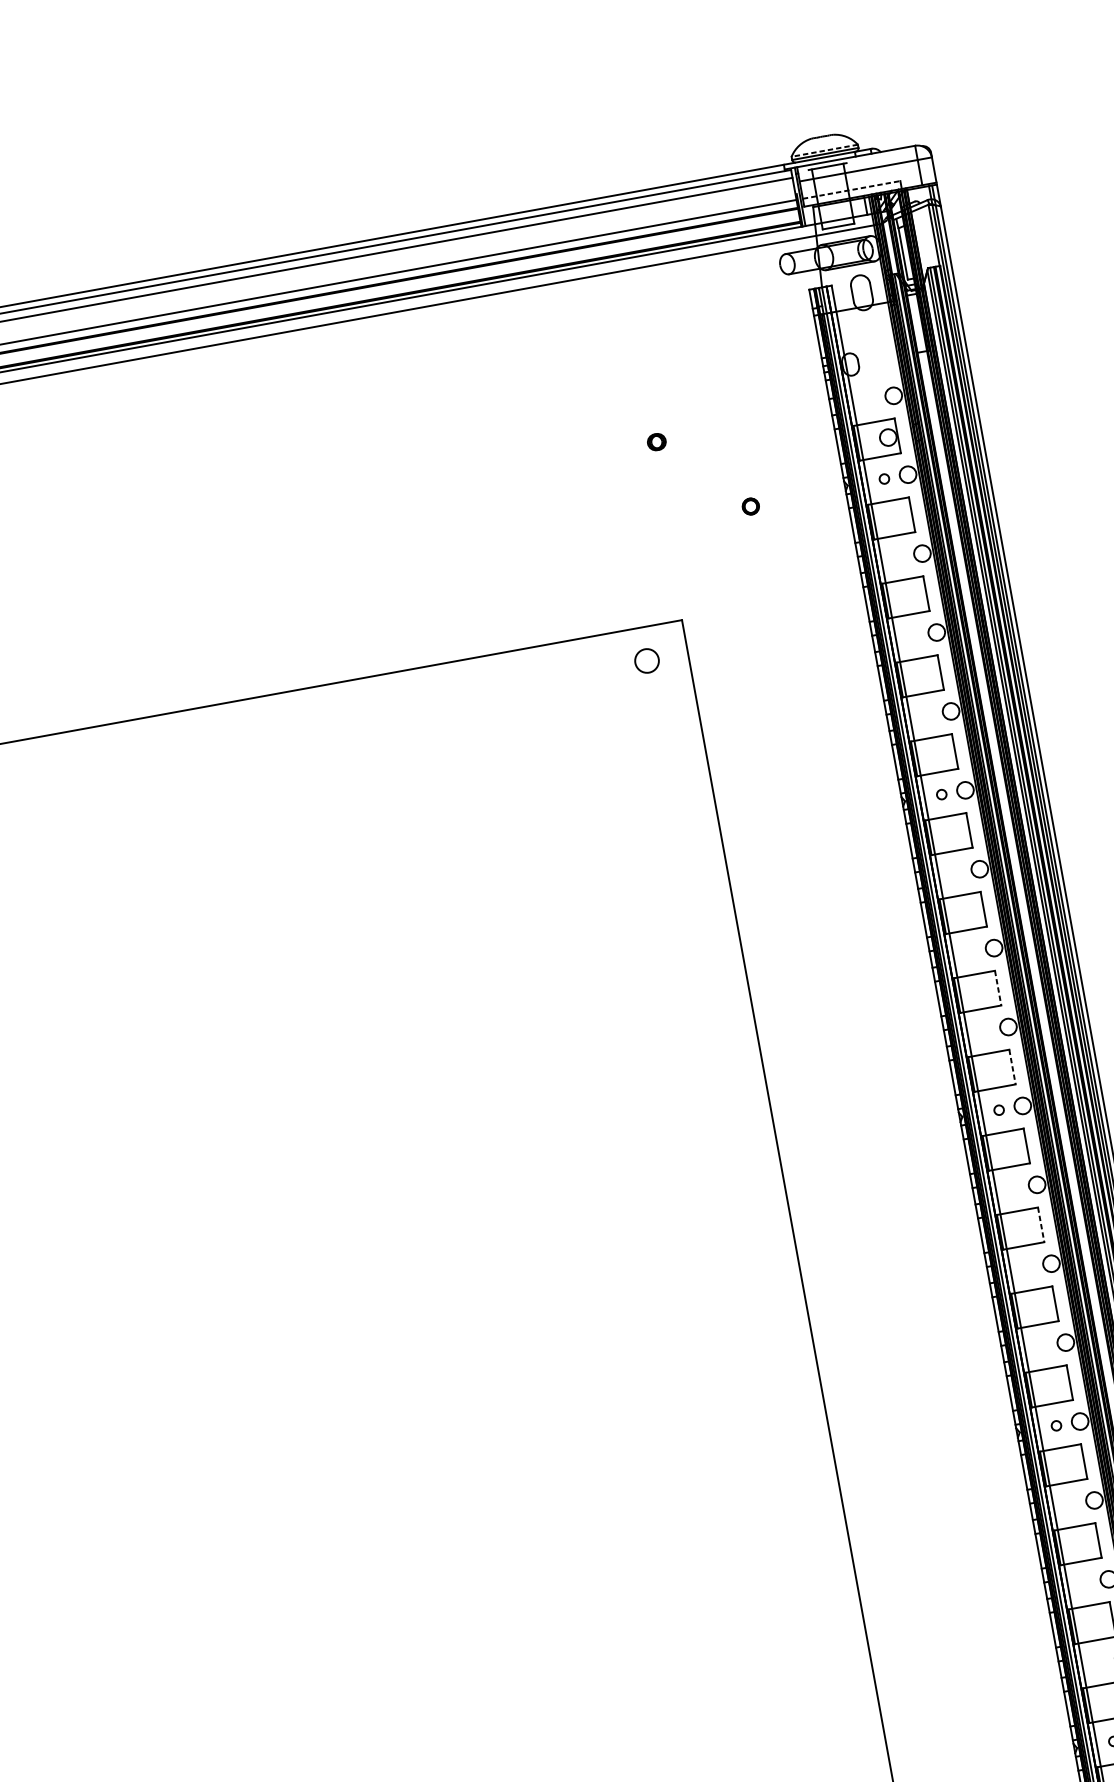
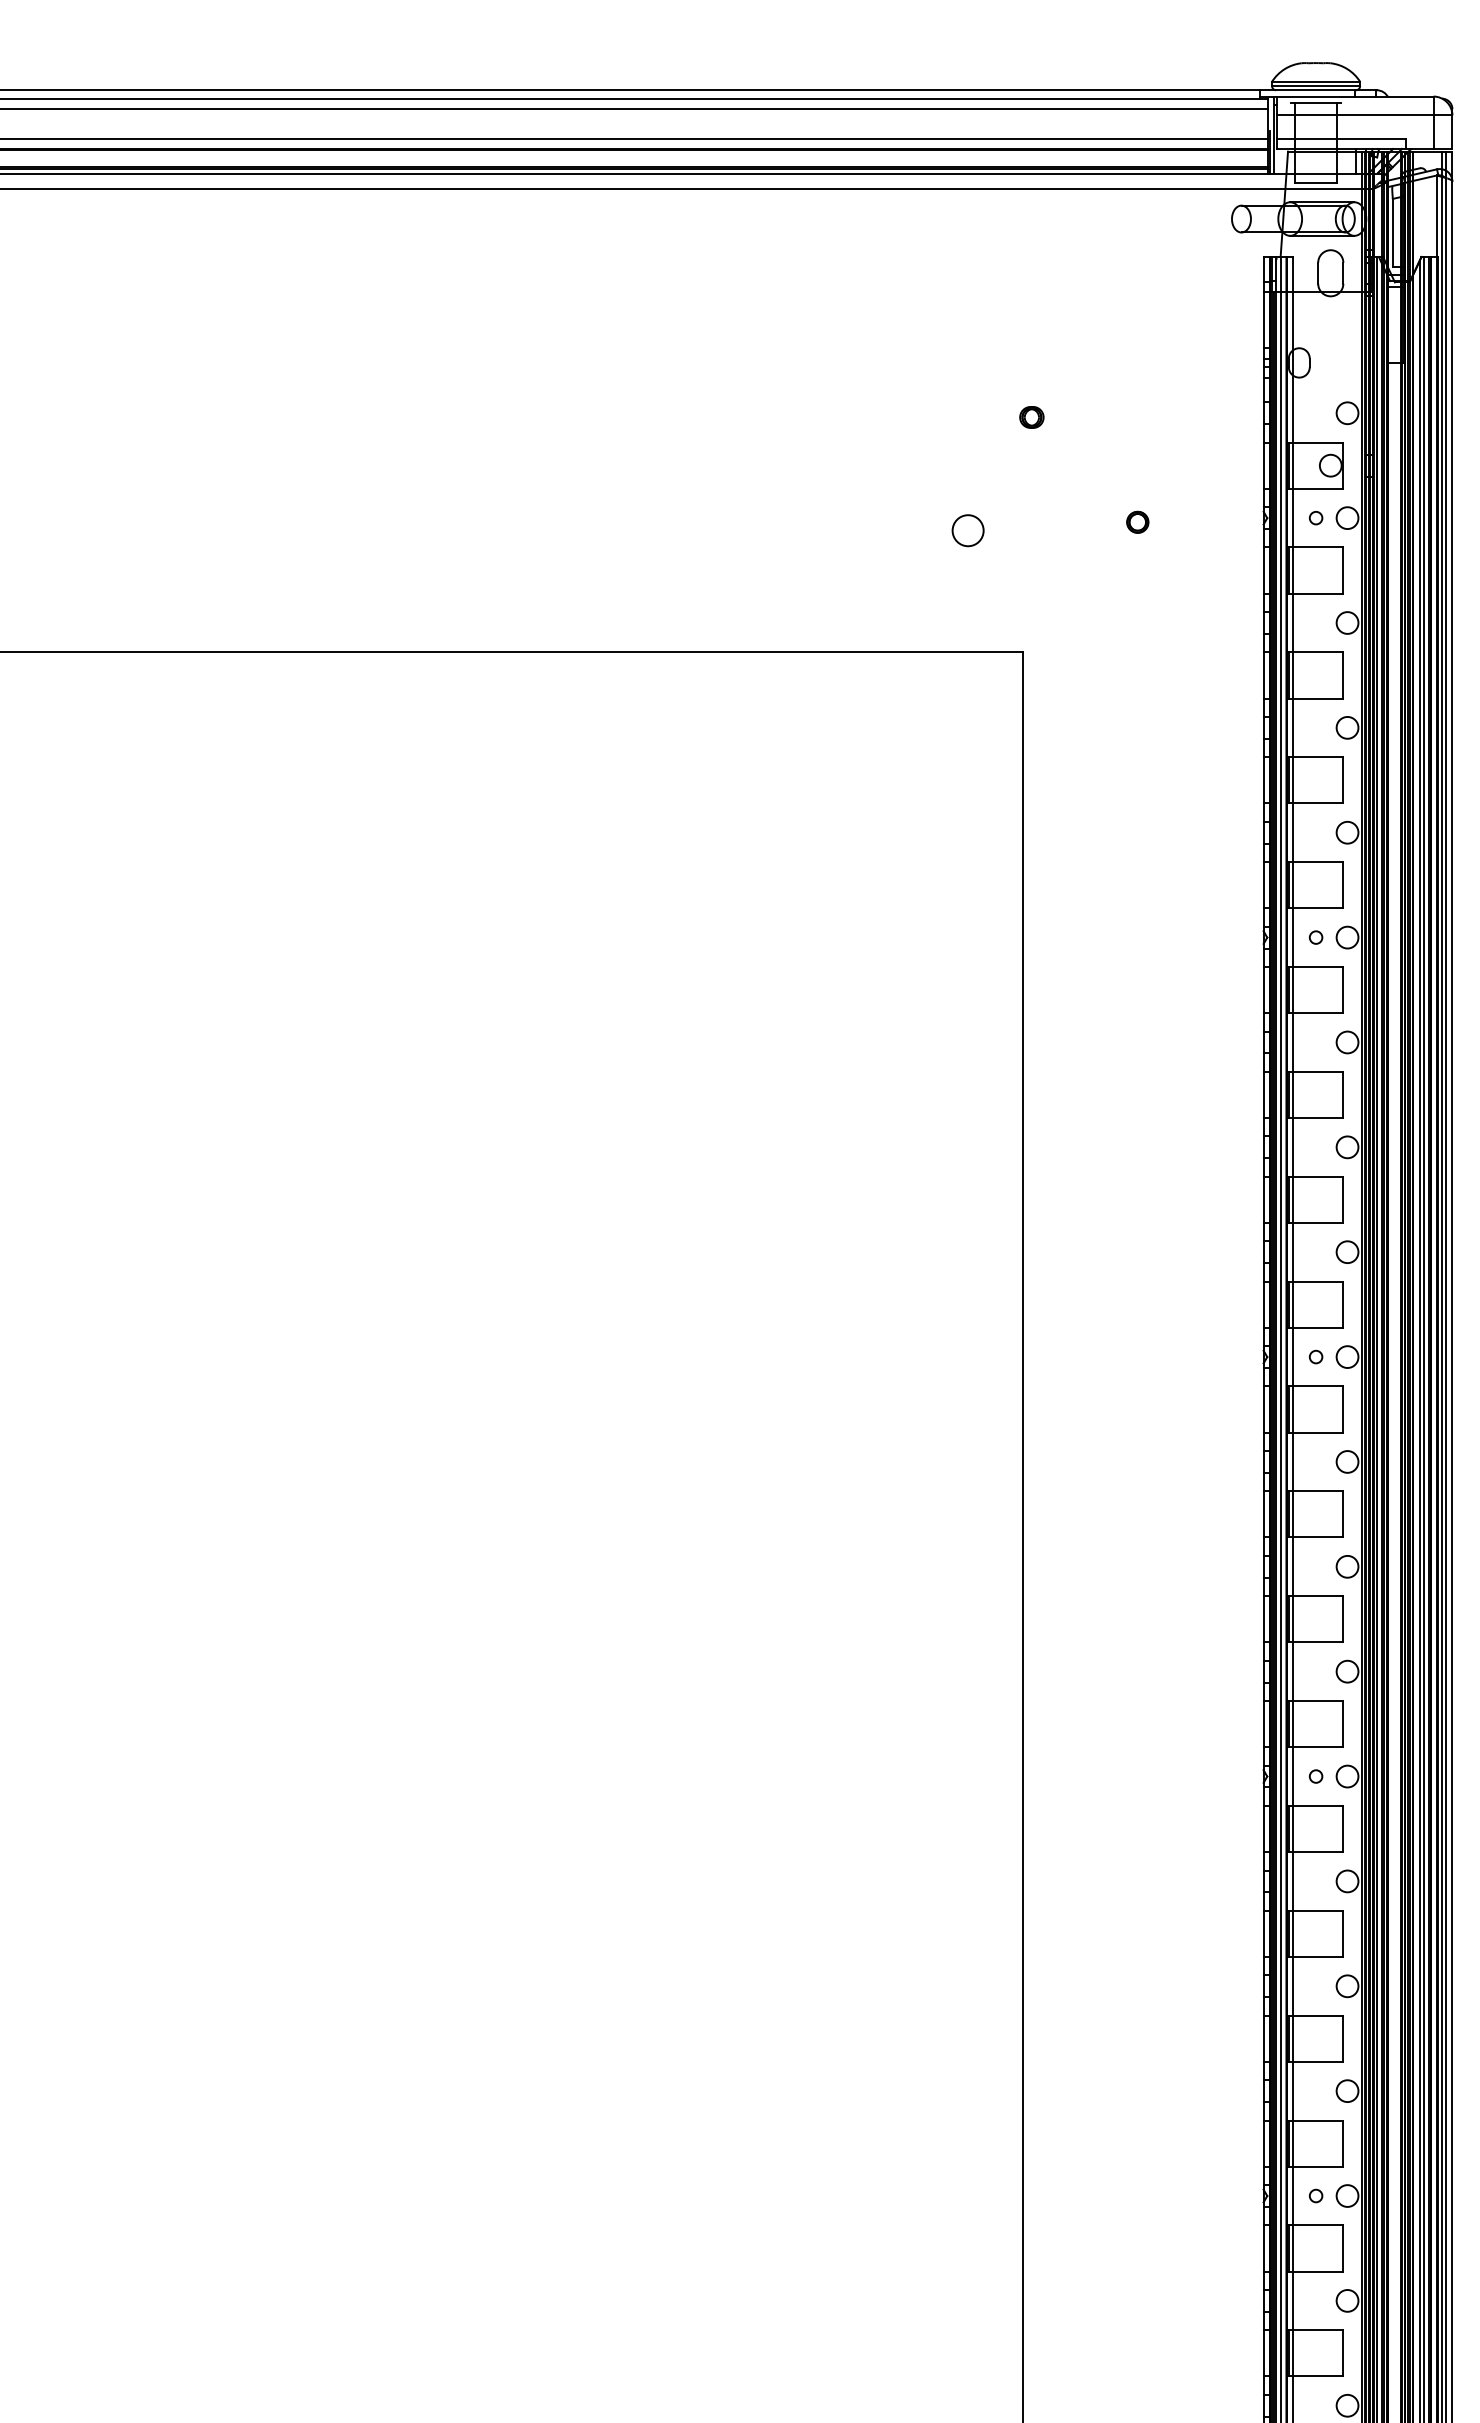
line: (824, 150) -> (1315, 81), dashed -> solid
line: (851, 189) -> (1341, 138), dashed -> solid
circle: (646, 660) -> (967, 530), moved
line: (998, 988) -> (1343, 1200), dashed -> solid
line: (1012, 1067) -> (1343, 1305), dashed -> solid
line: (1041, 1224) -> (1343, 1514), dashed -> solid

